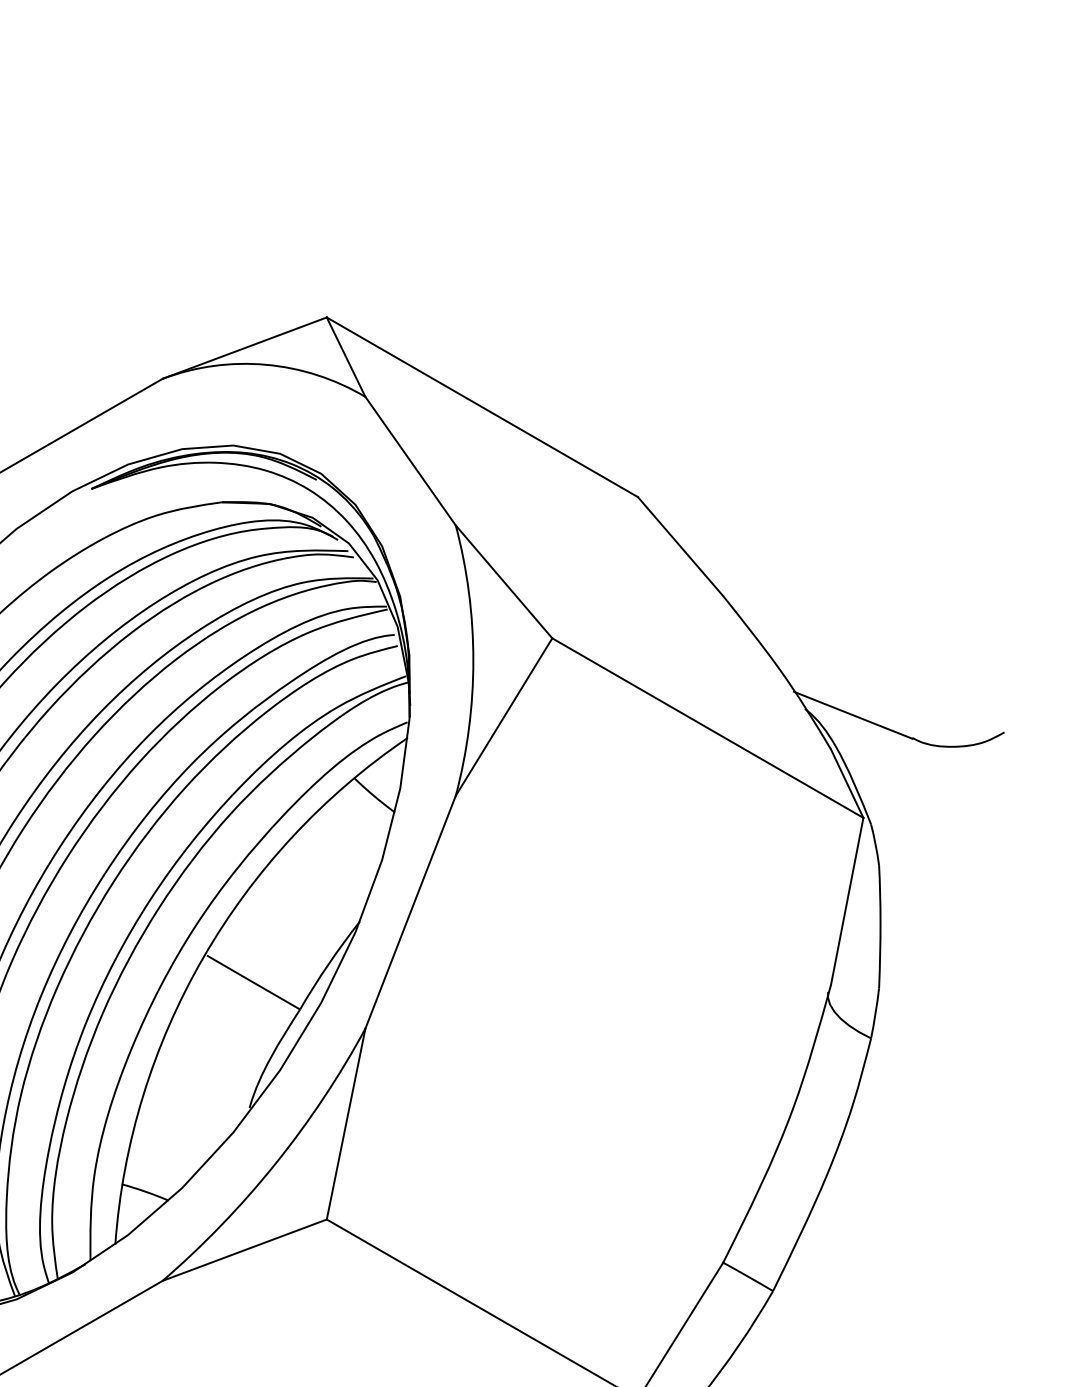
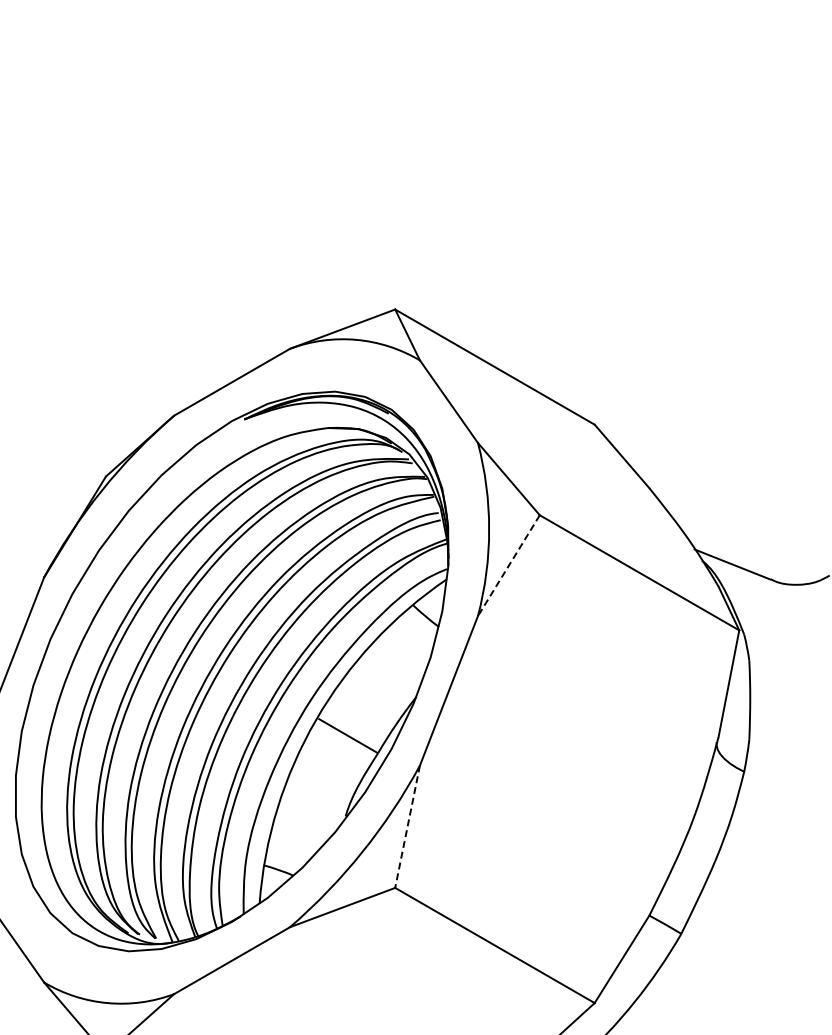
line: (503, 718) -> (508, 566), solid -> dashed
line: (345, 1125) -> (407, 827), solid -> dashed

